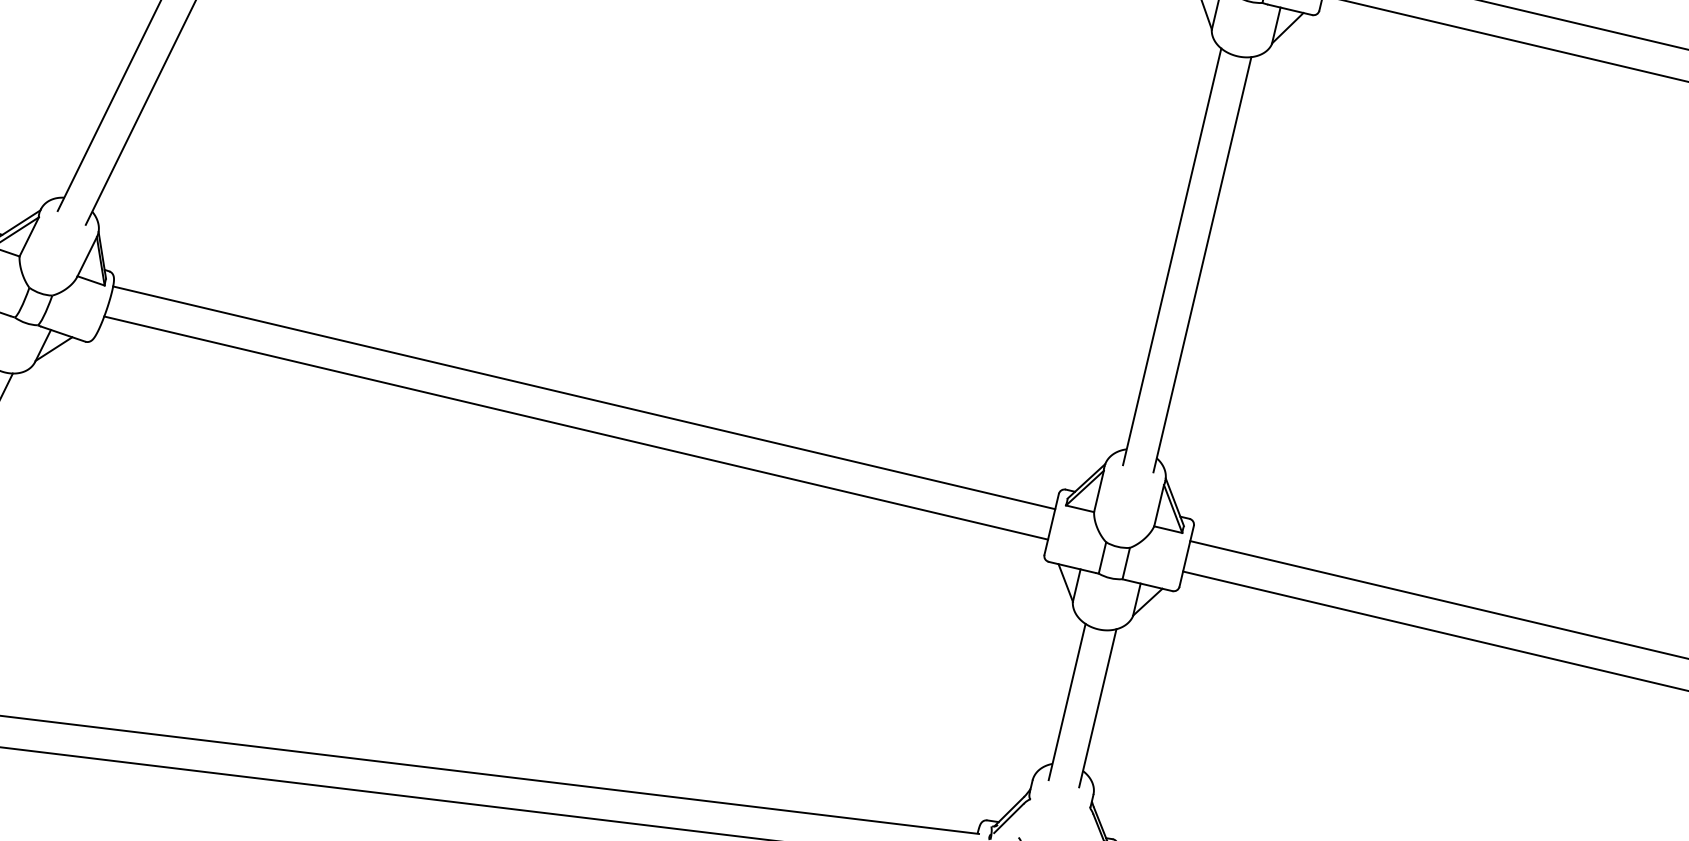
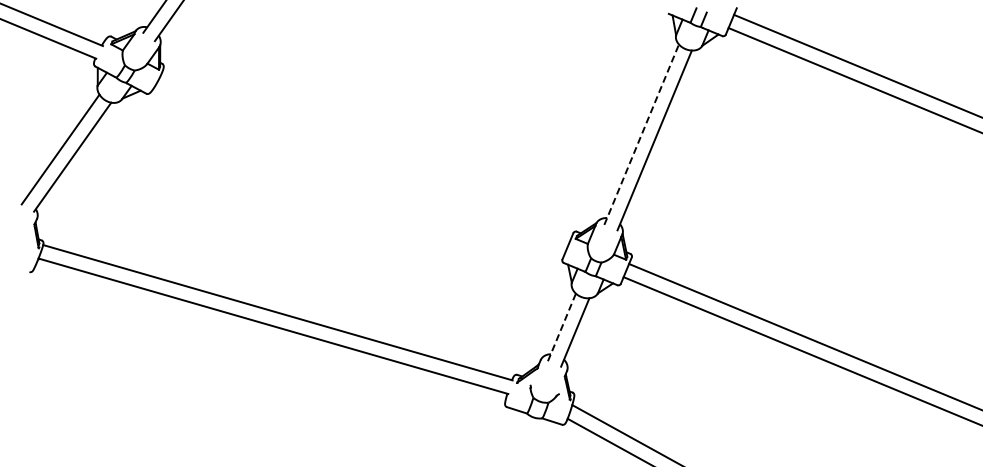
line: (1171, 256) -> (641, 134), solid -> dashed
line: (583, 396) -> (366, 154), removed
line: (575, 426) -> (360, 167), removed
line: (1066, 702) -> (561, 327), solid -> dashed

